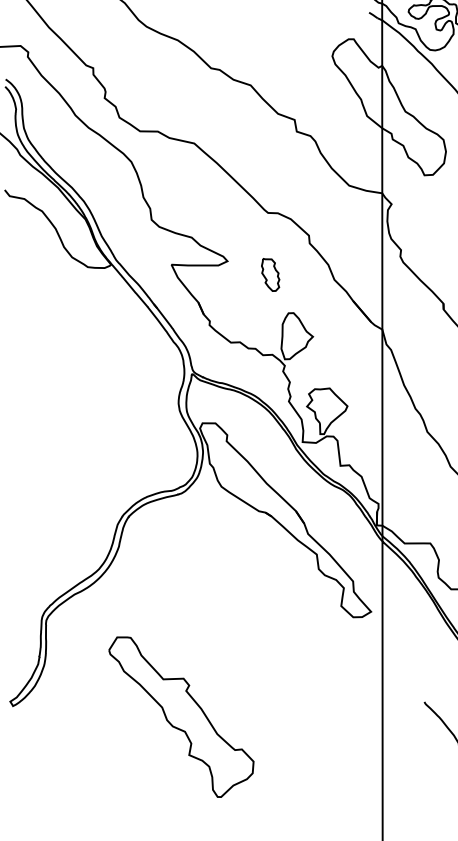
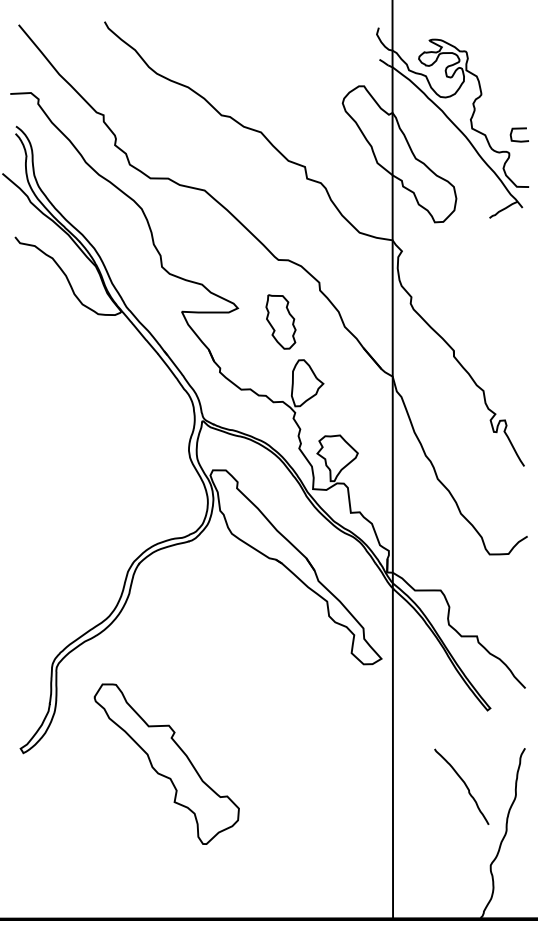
part: (270, 274) -> (280, 321), size x1.67
part: (181, 716) -> (166, 763), moved

